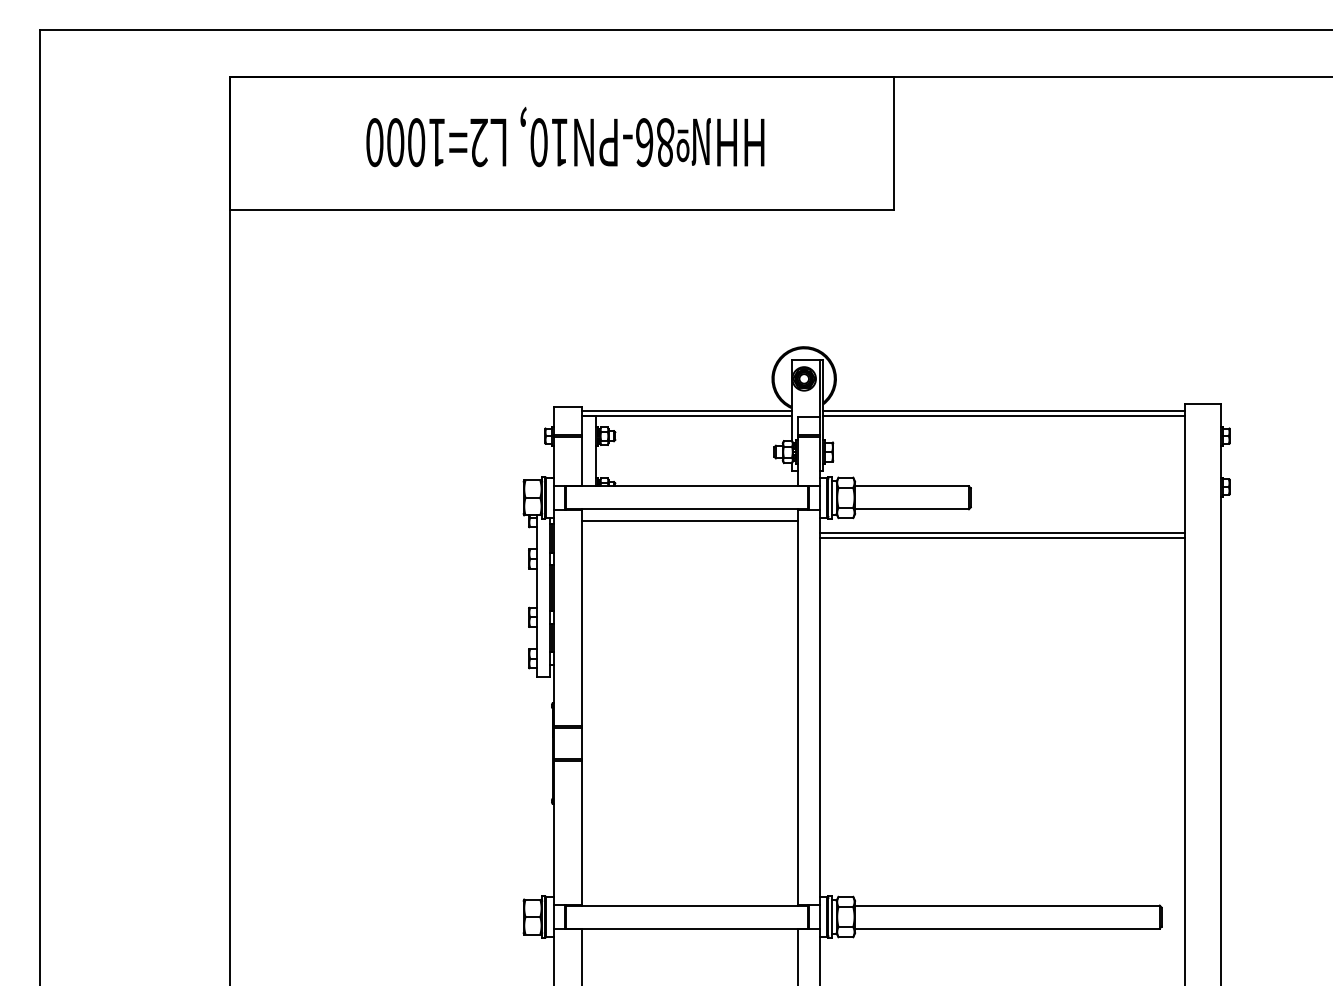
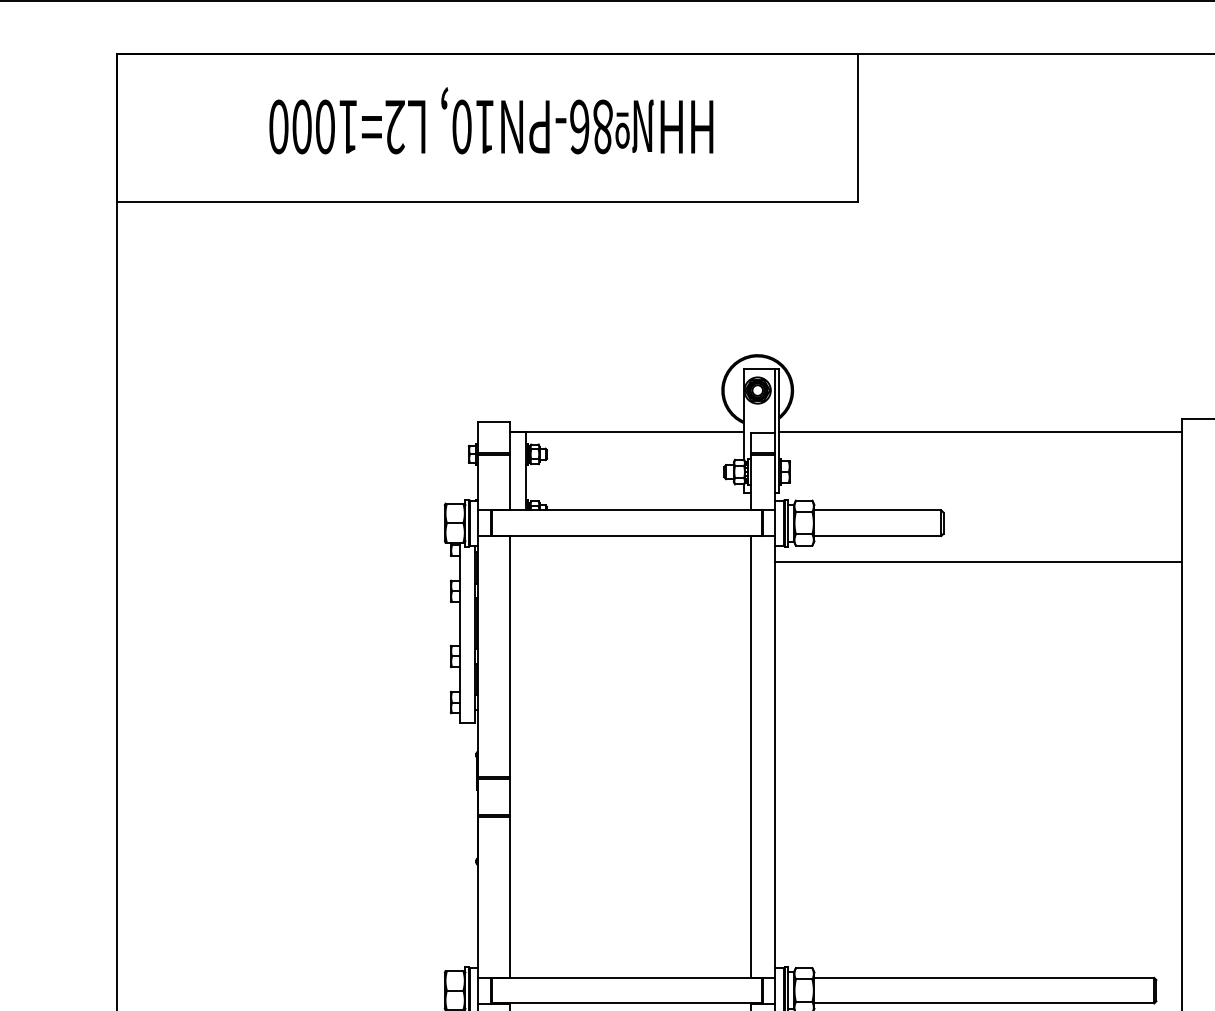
line: (686, 410) -> (626, 425), removed
line: (1003, 410) -> (979, 425), removed
line: (689, 520) -> (629, 548), removed
line: (1002, 537) -> (978, 567), removed

